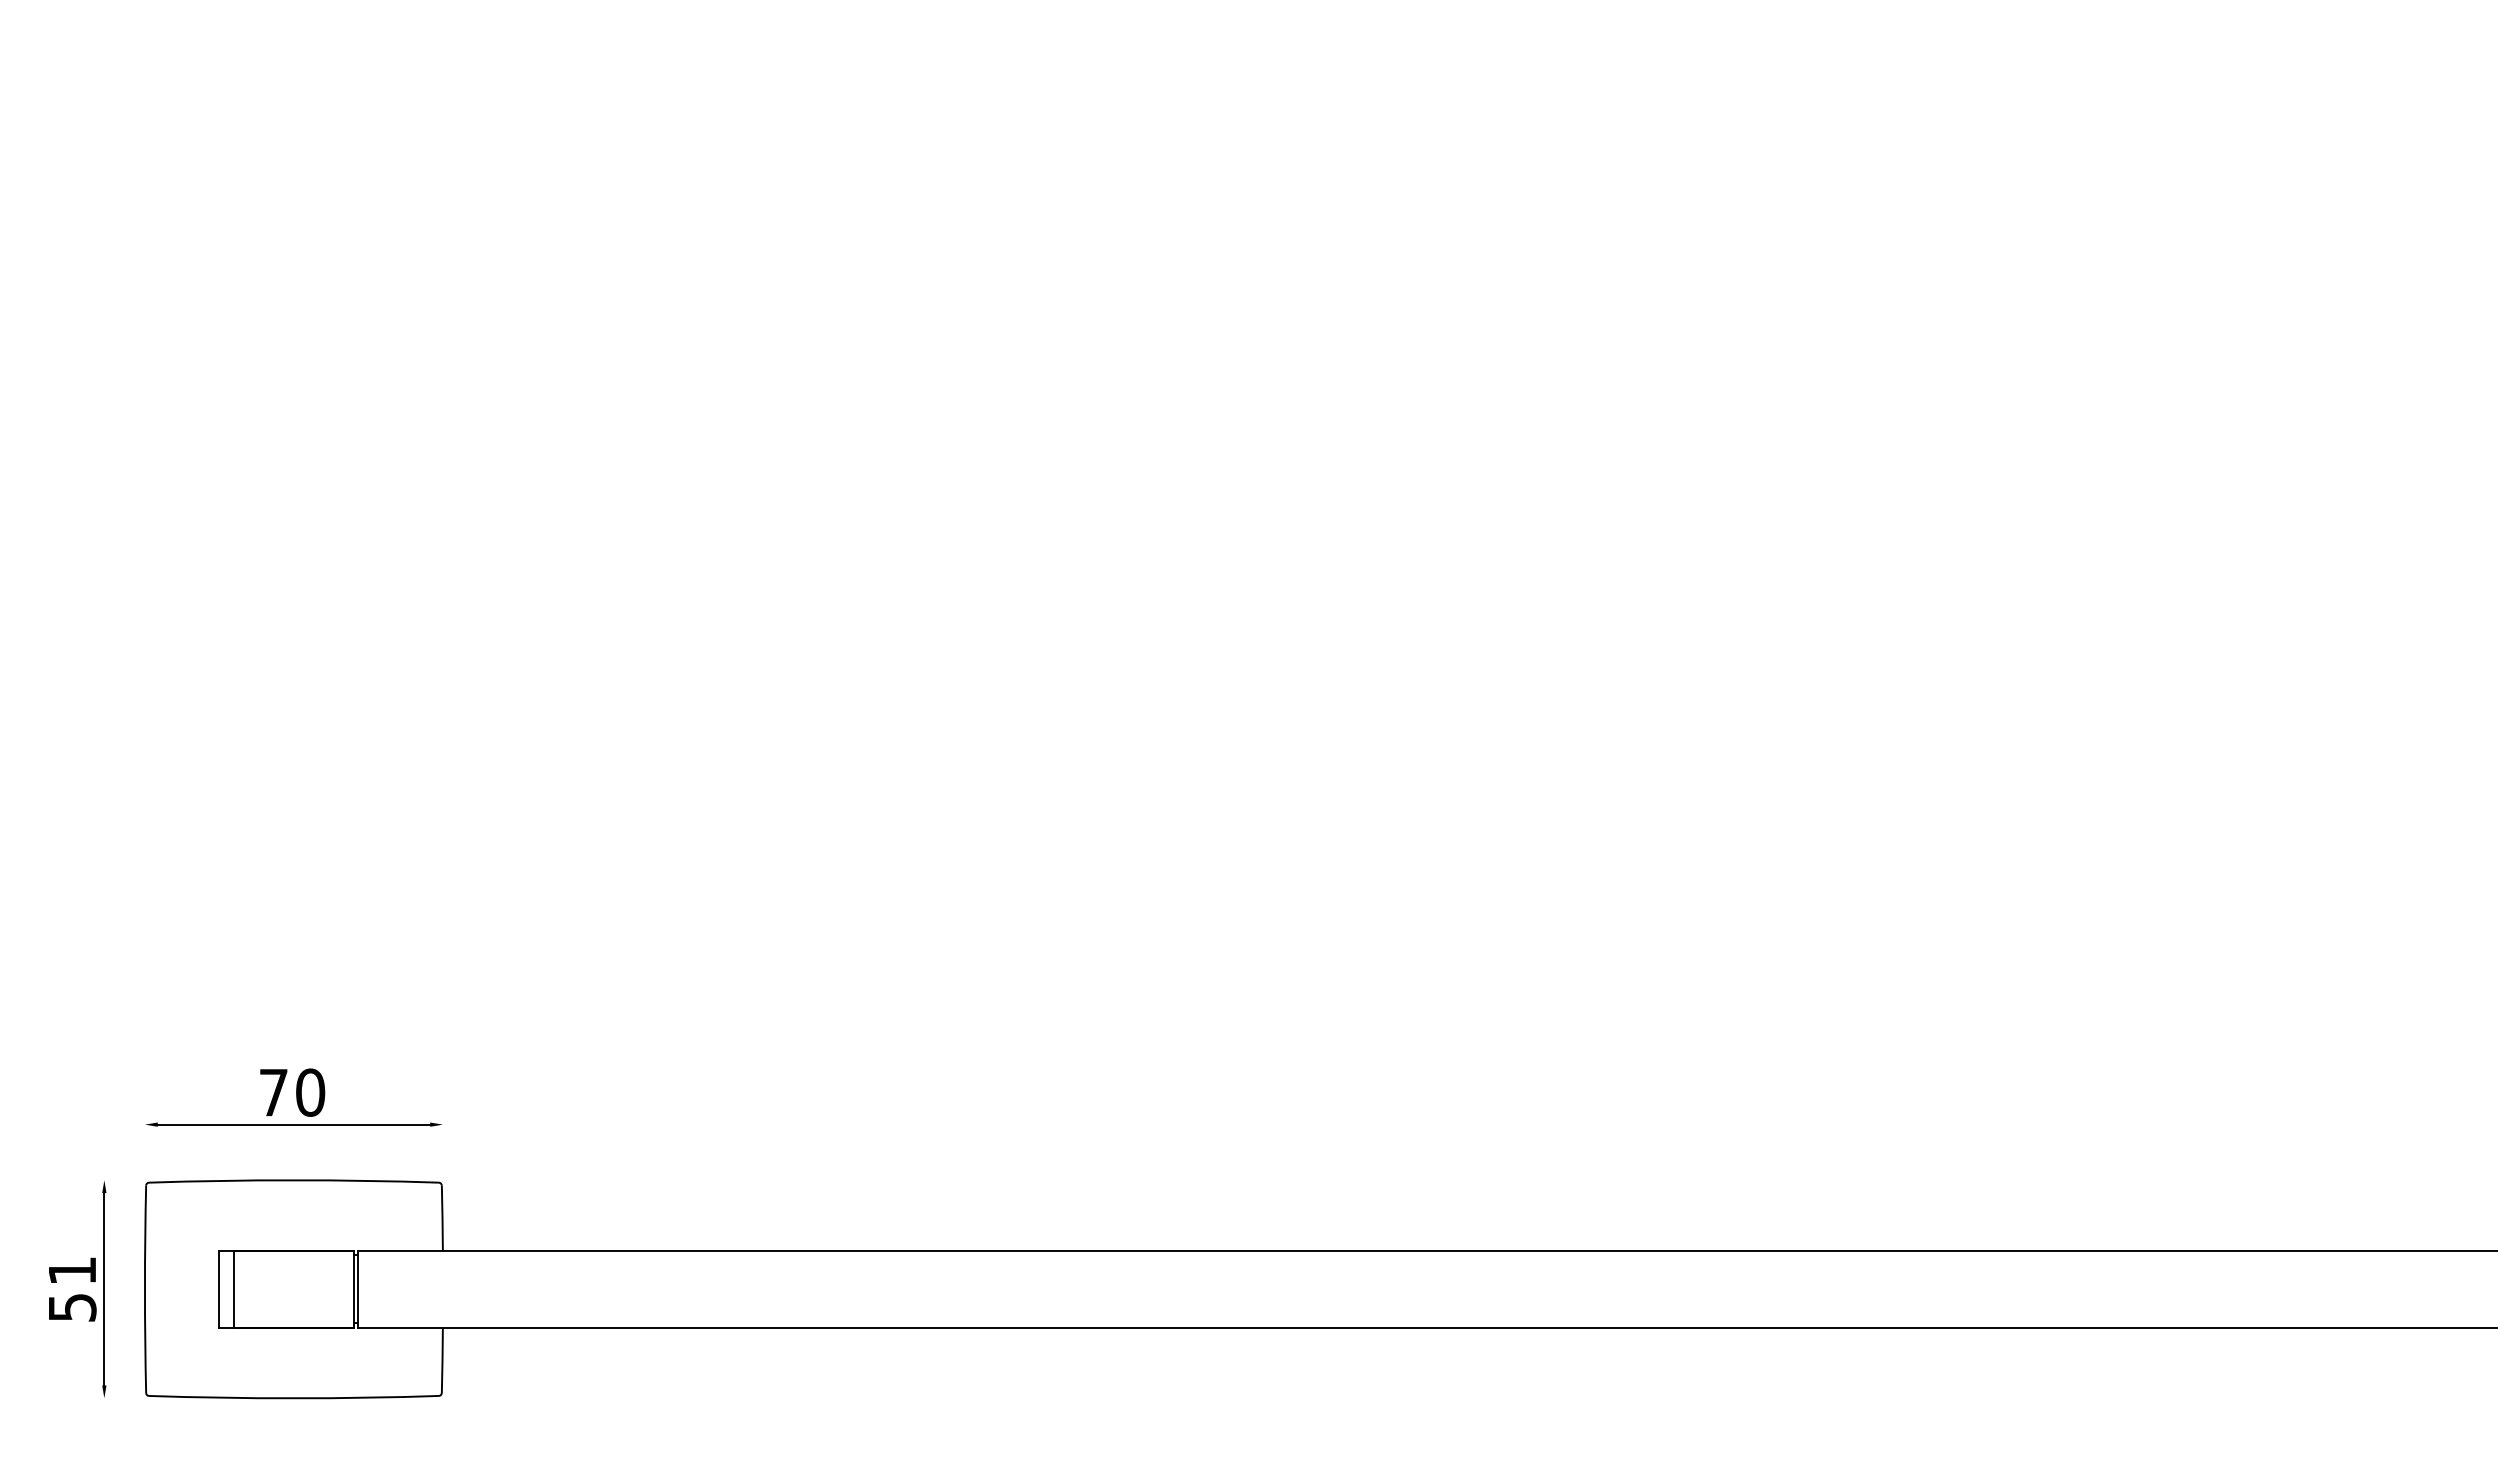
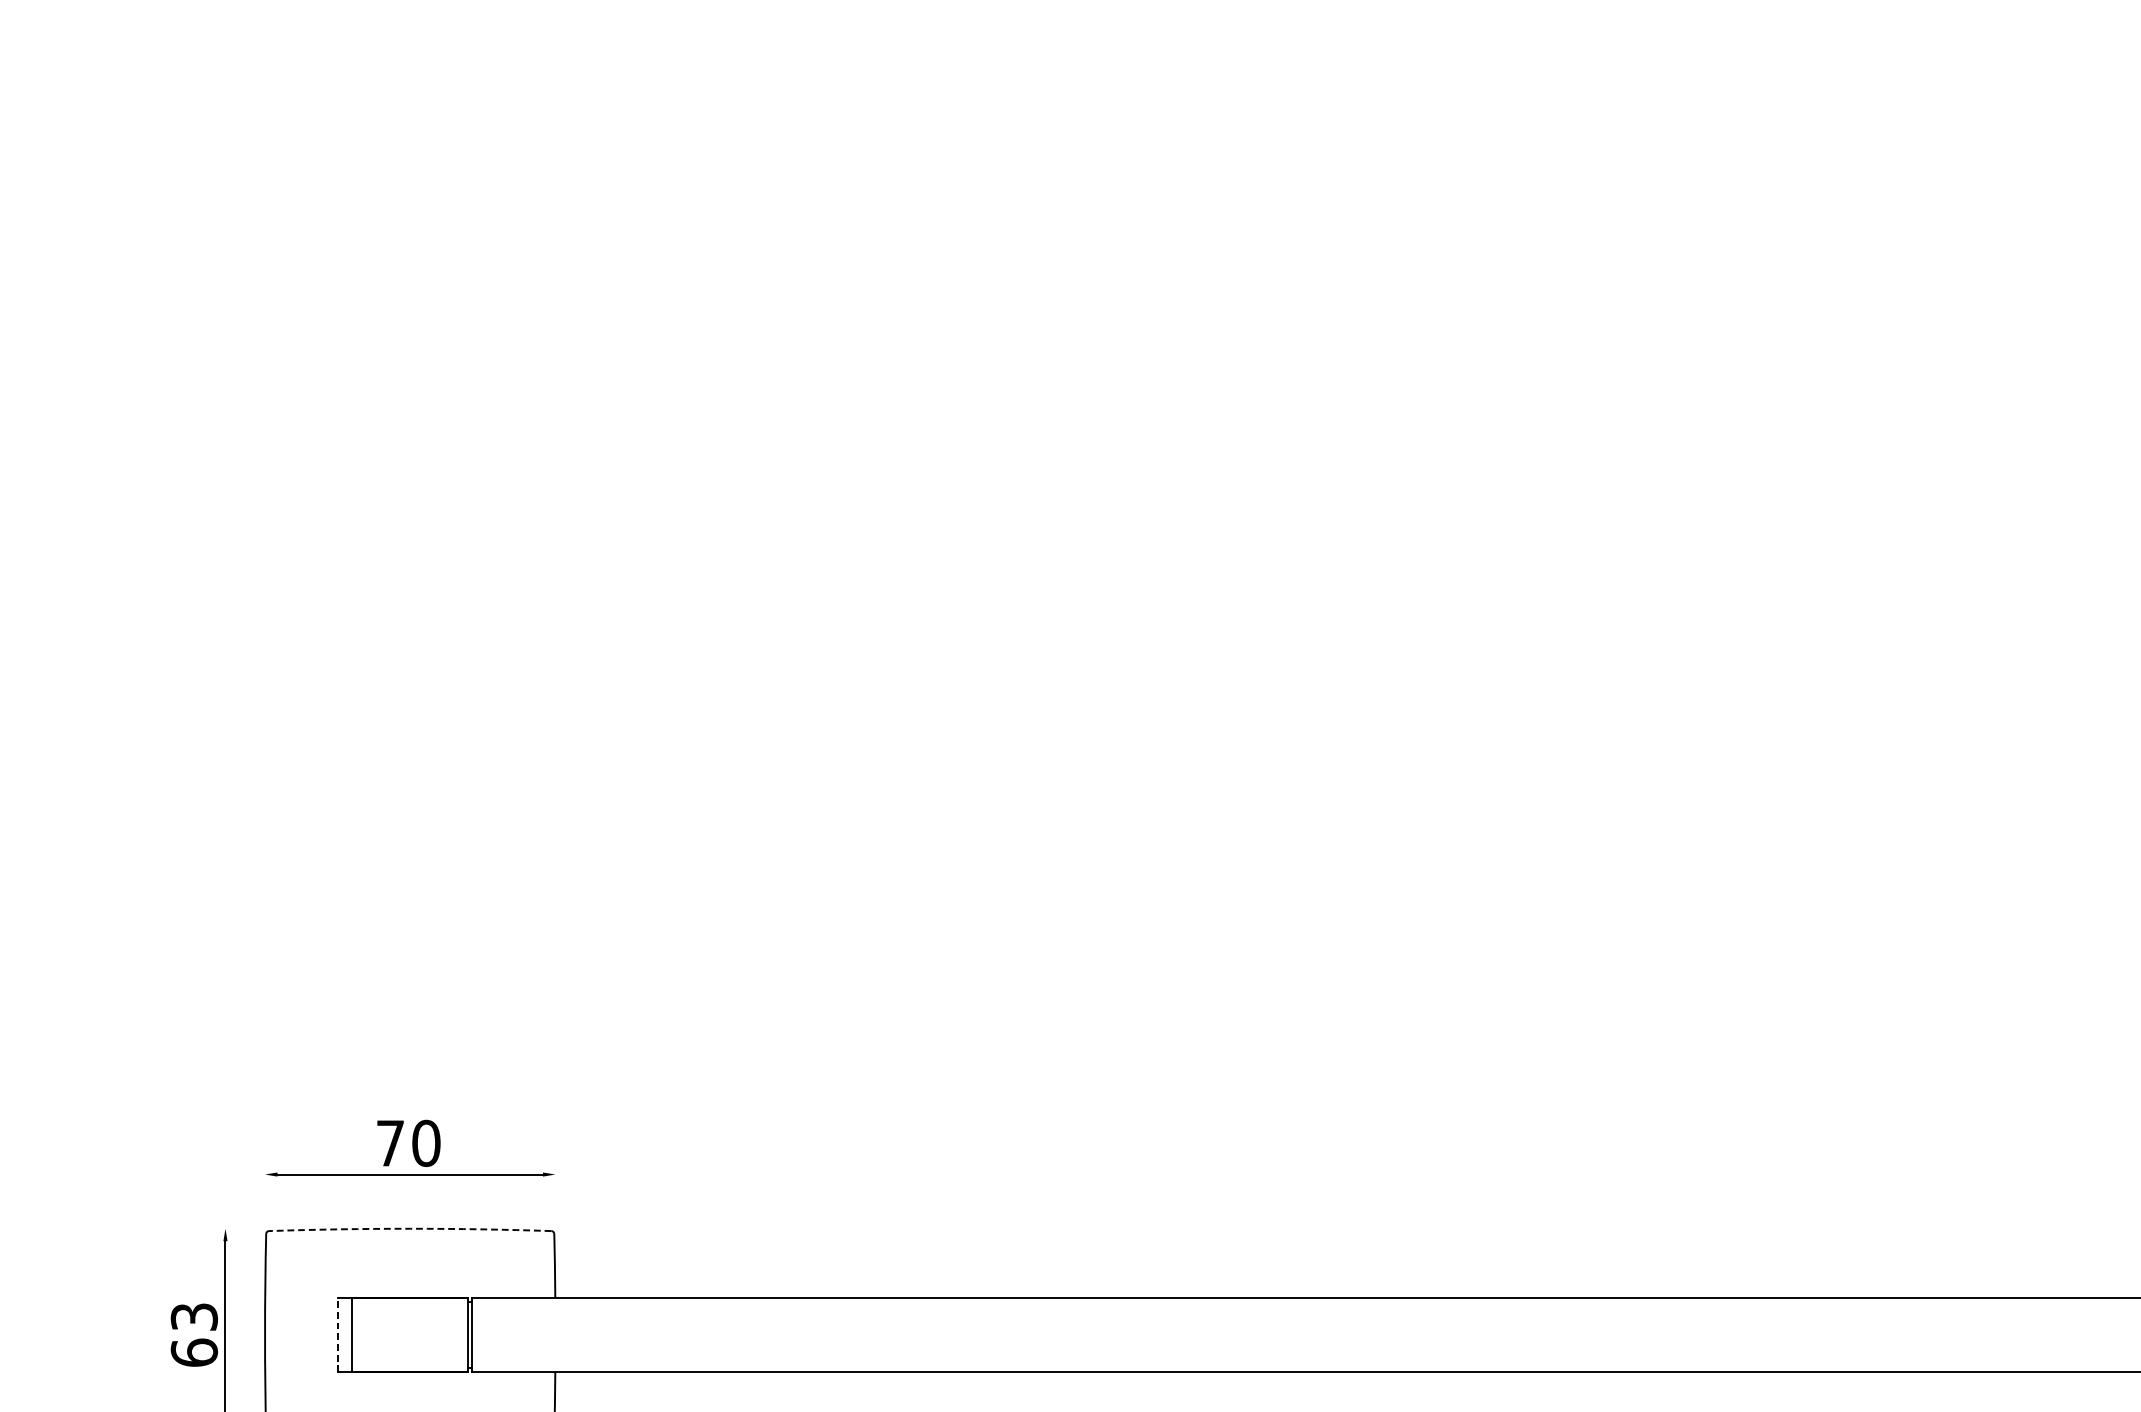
arc: (293, 1180) -> (409, 1228), solid -> dashed
line: (219, 1288) -> (337, 1334), solid -> dashed
text: (72, 1289) -> (194, 1335), 51 -> 63

